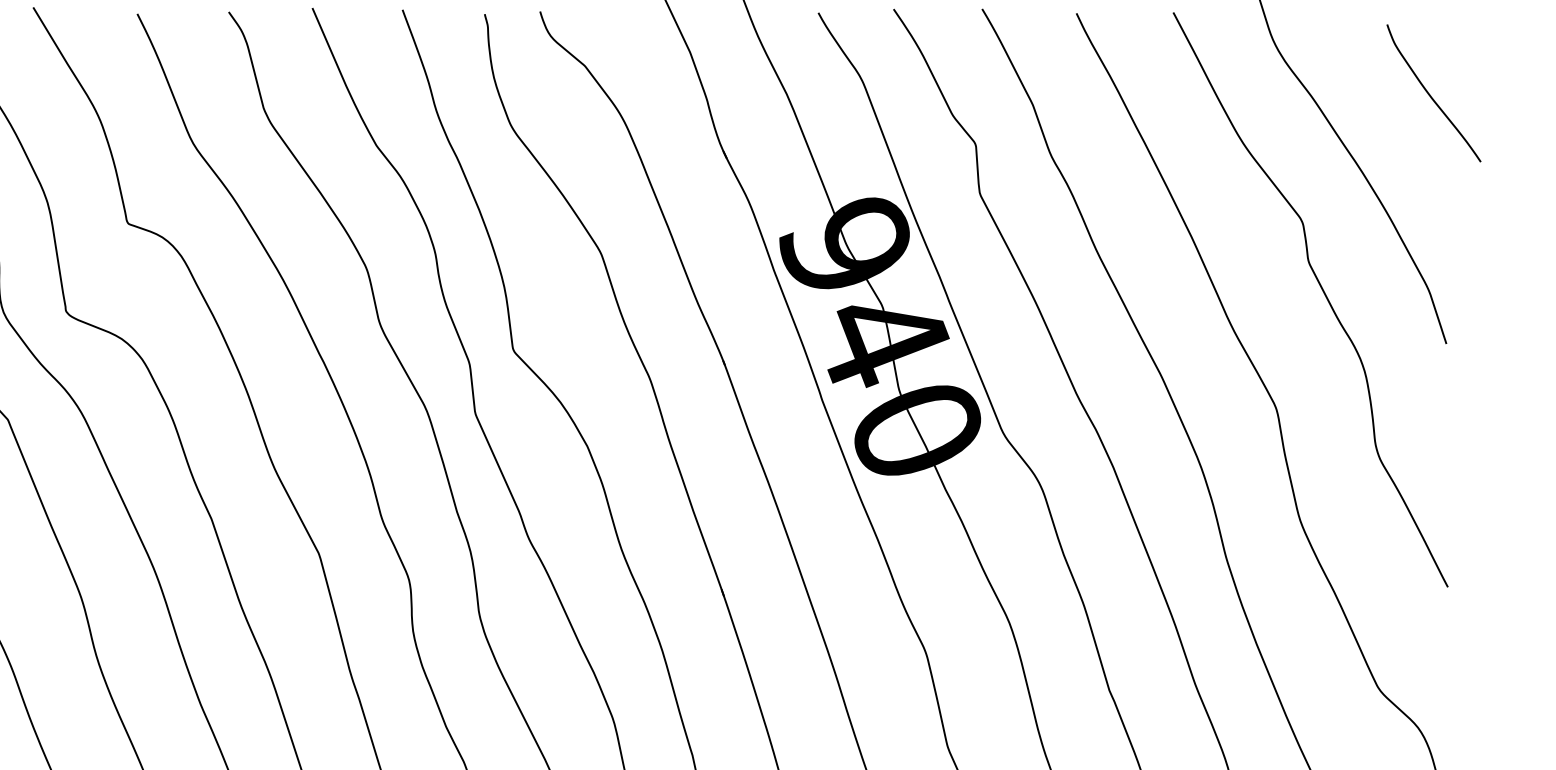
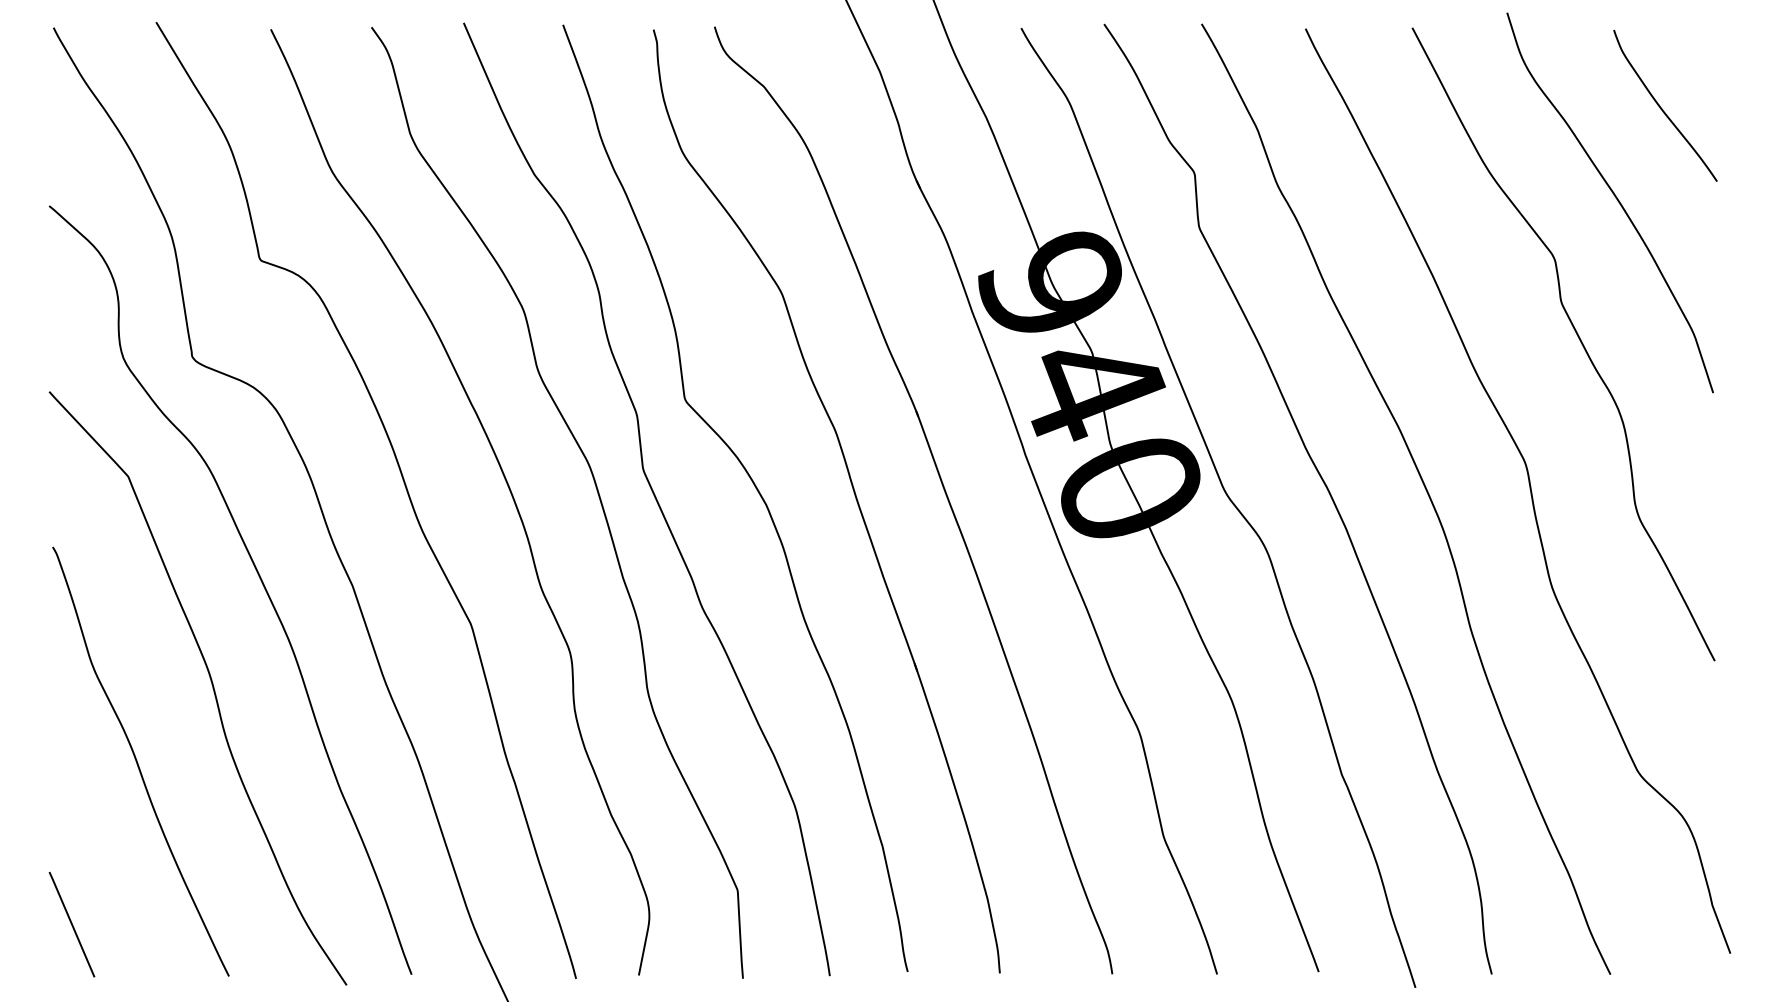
curve: (1431, 95) -> (1662, 108), moved

